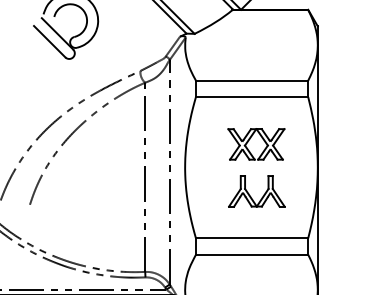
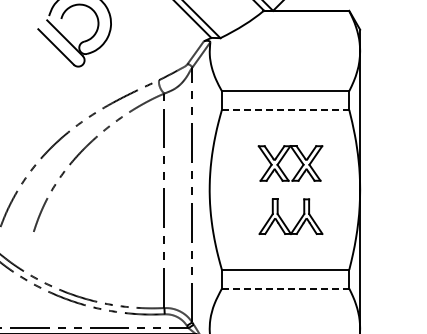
line: (251, 96) -> (285, 109), solid -> dashed
line: (251, 254) -> (285, 288), solid -> dashed

